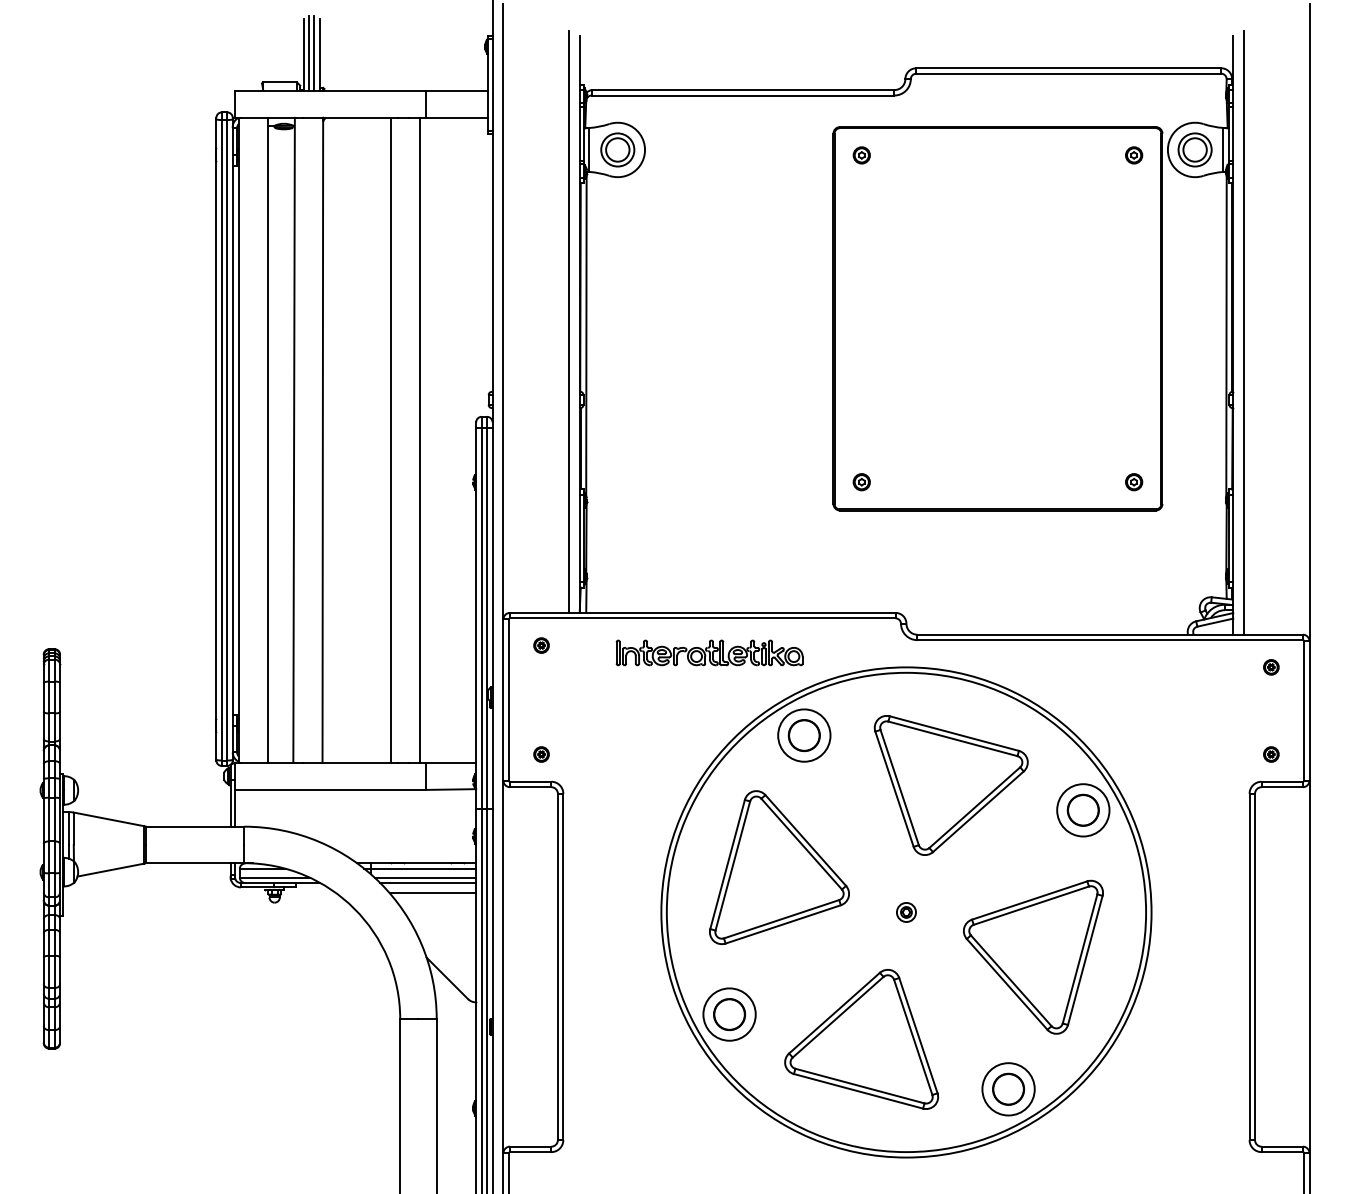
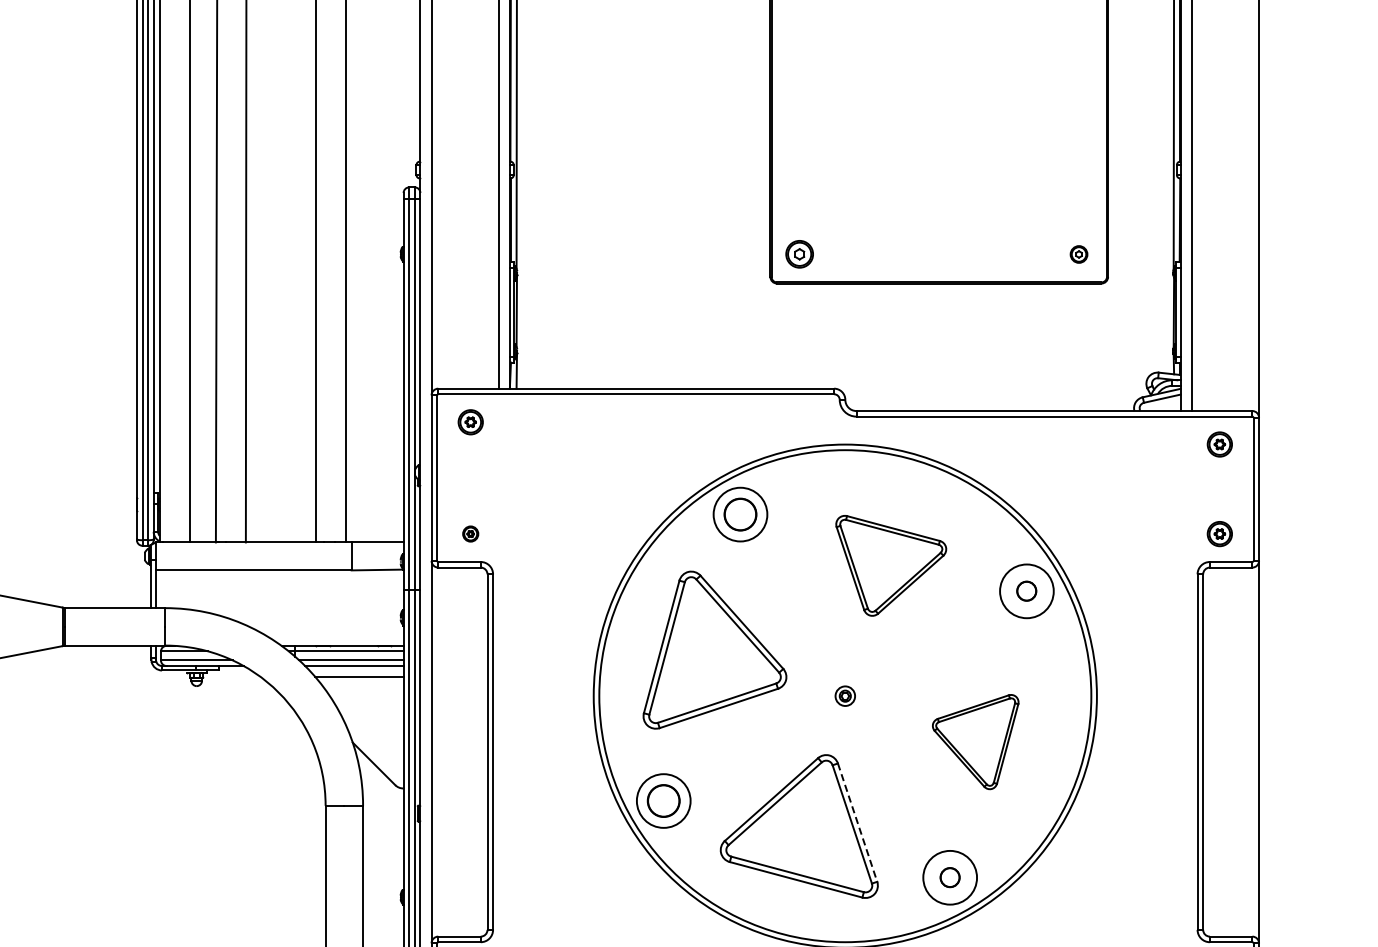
part: (861, 482) -> (799, 254), size x1.6
part: (541, 645) -> (470, 422), size x1.6
part: (709, 652) -> (643, 429), removed
part: (1271, 667) -> (1220, 444), size x1.6
part: (1271, 754) -> (1220, 534), size x1.6
part: (950, 785) -> (890, 565), size x0.7
circle: (1082, 809) -> (1026, 590), size x0.6
part: (1033, 956) -> (975, 741), size x0.6
line: (918, 1035) -> (857, 822), solid -> dashed
circle: (1008, 1088) -> (950, 876), size x0.6

